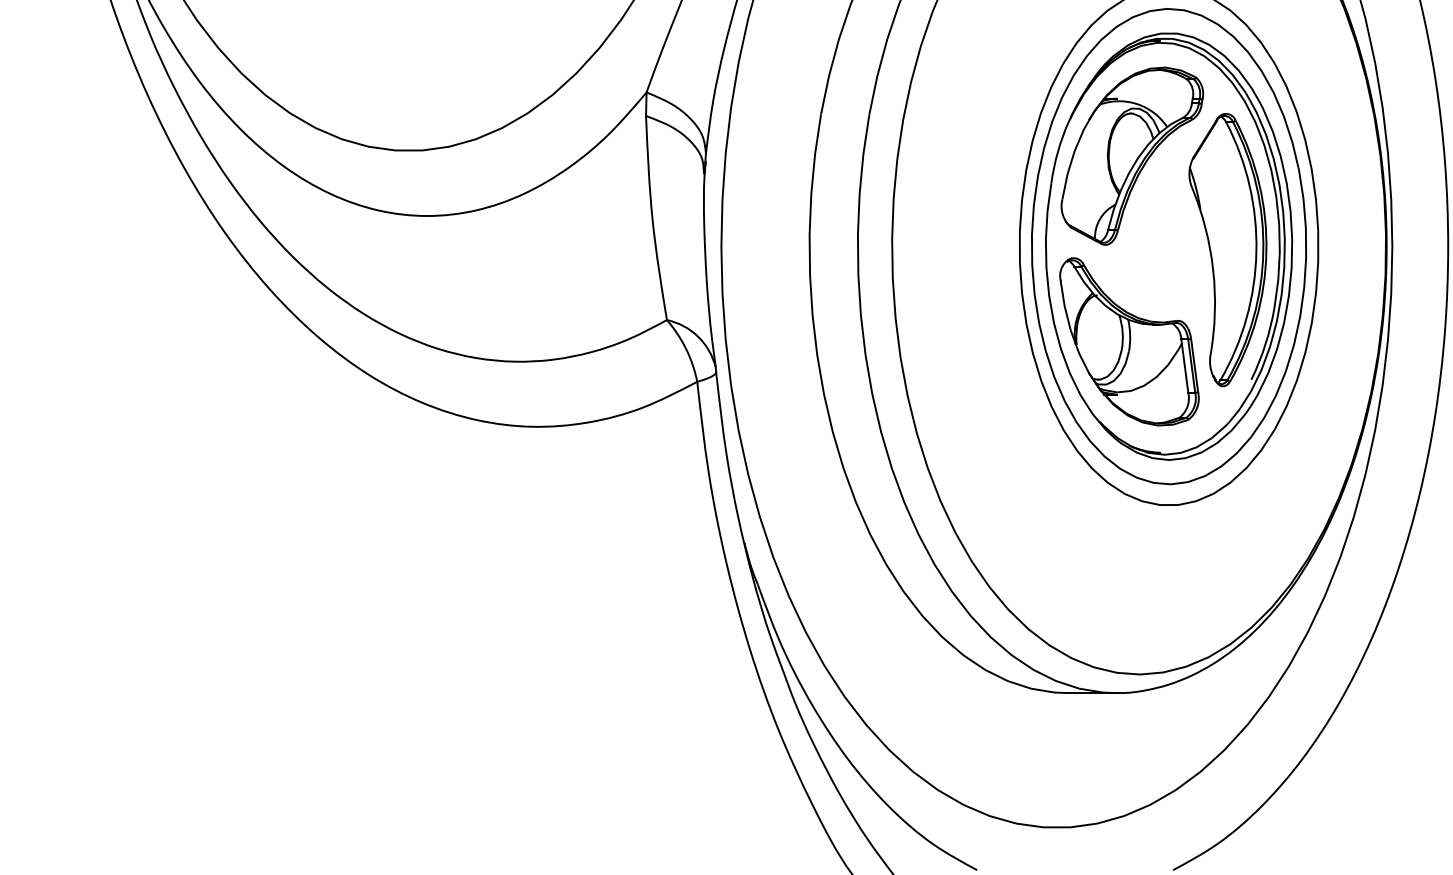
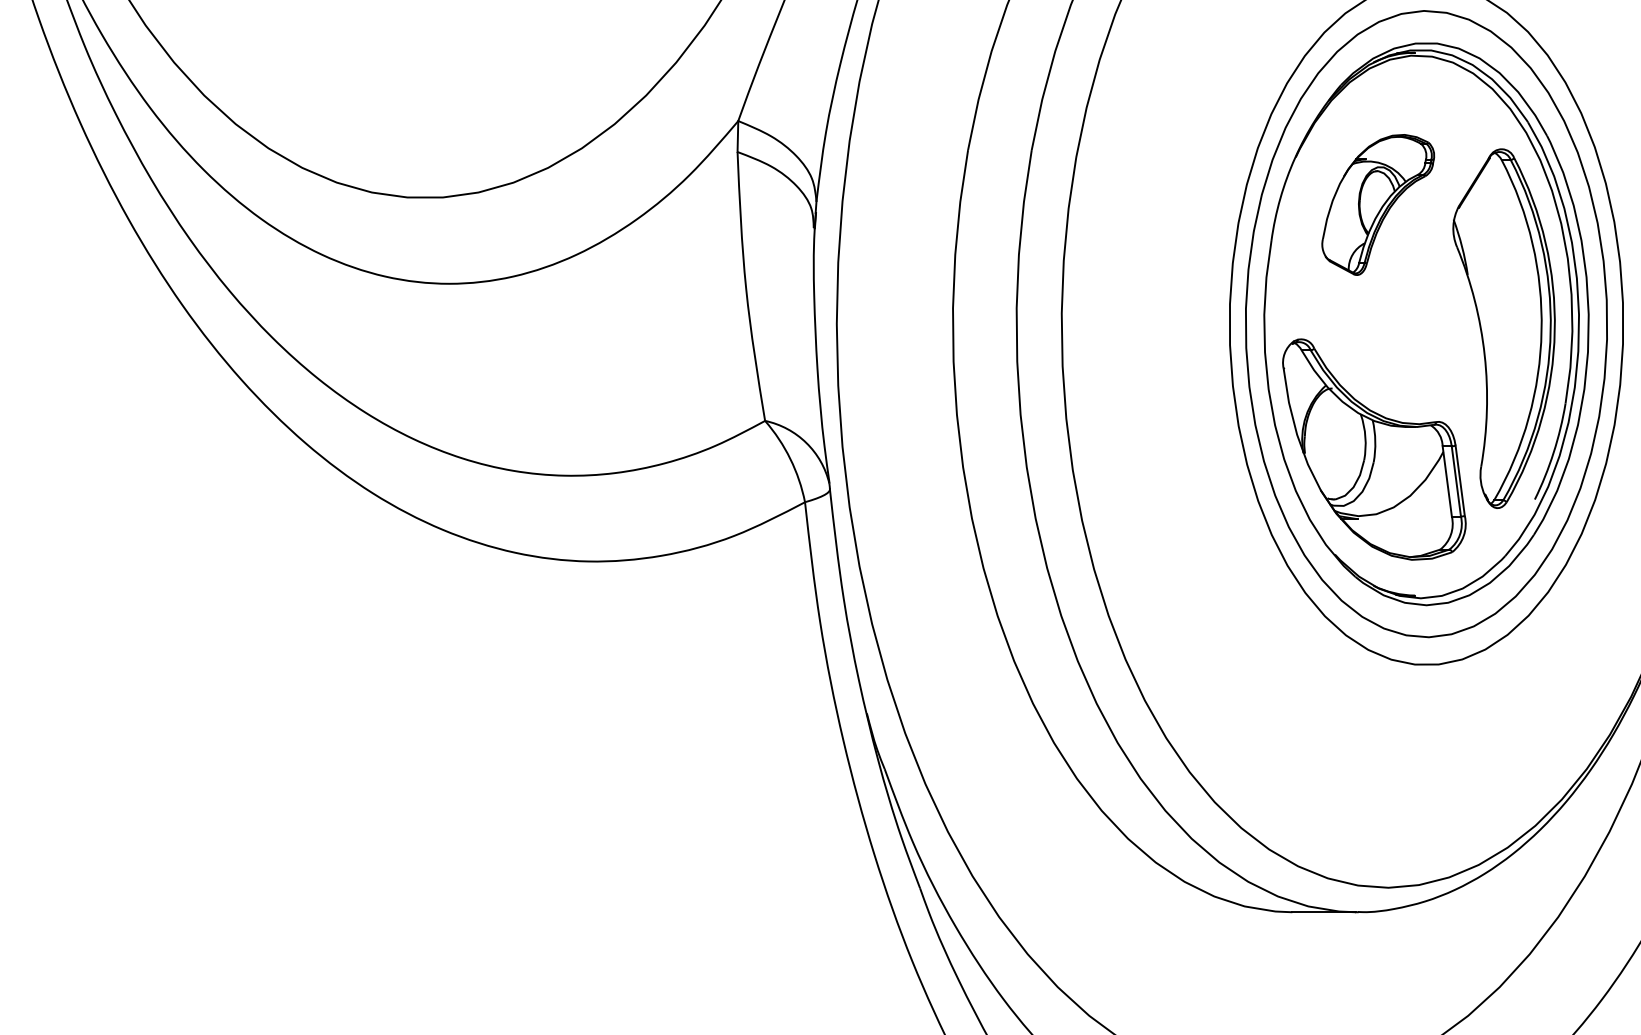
part: (1132, 155) -> (1378, 204), size x0.6

